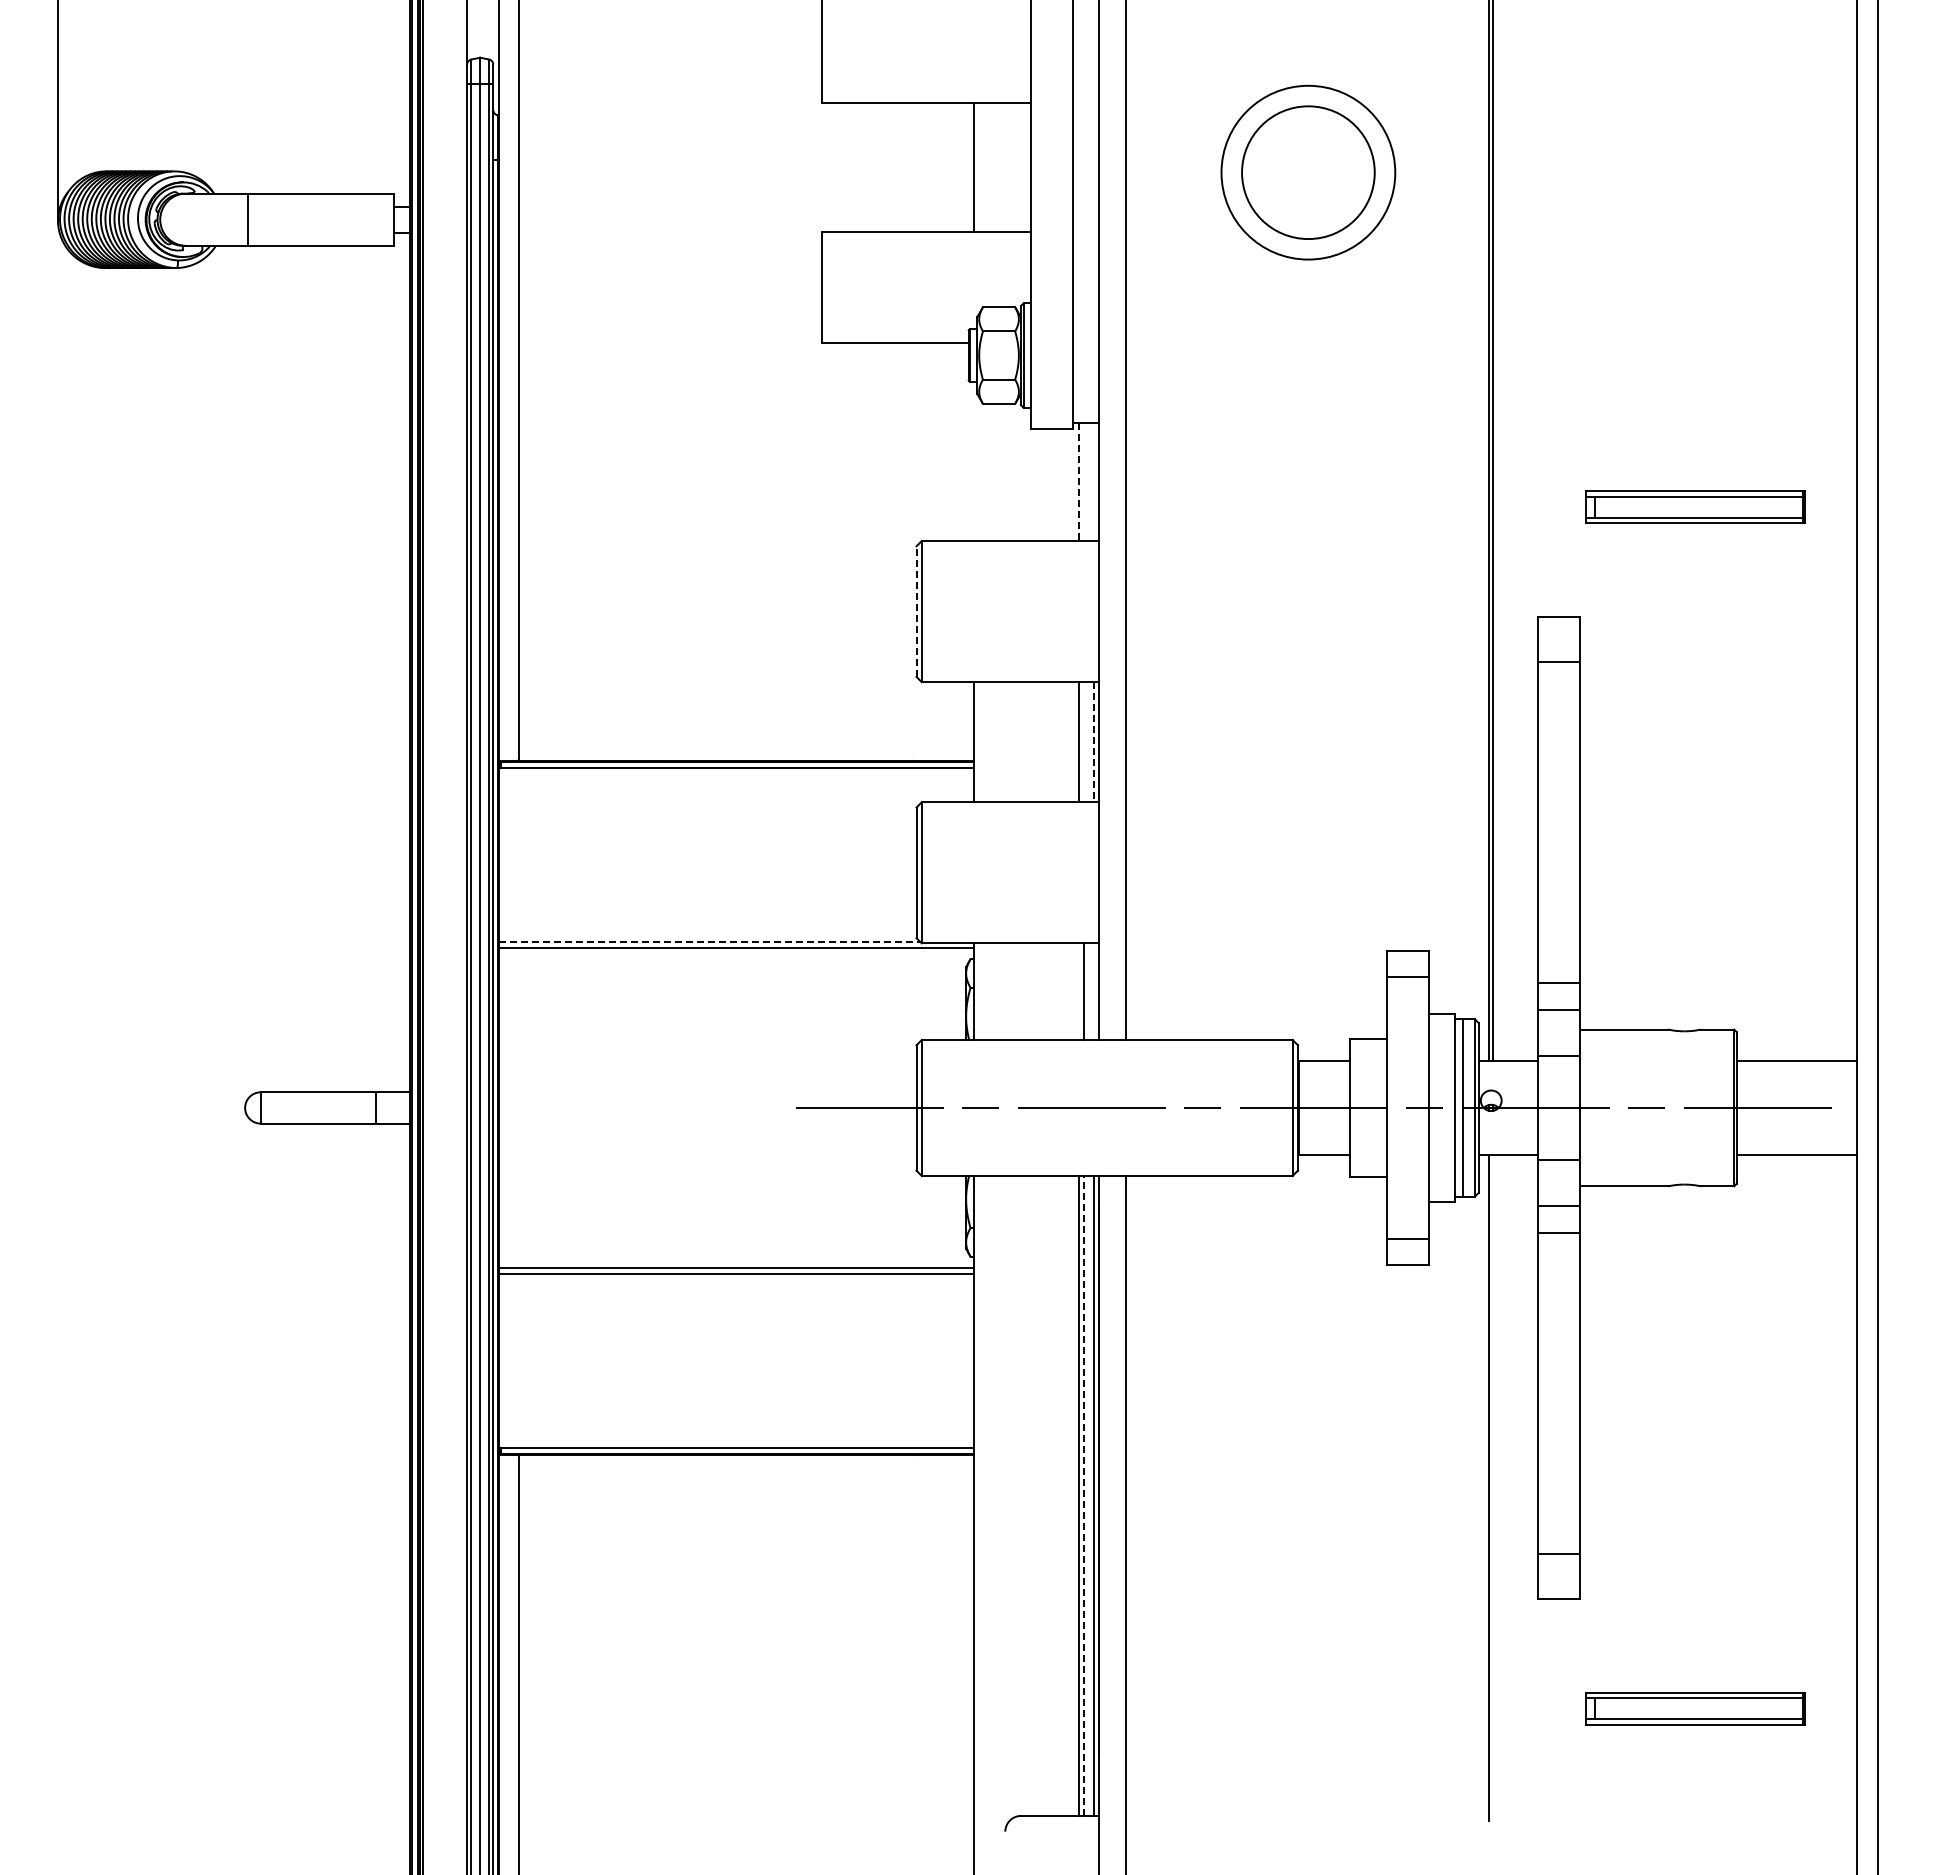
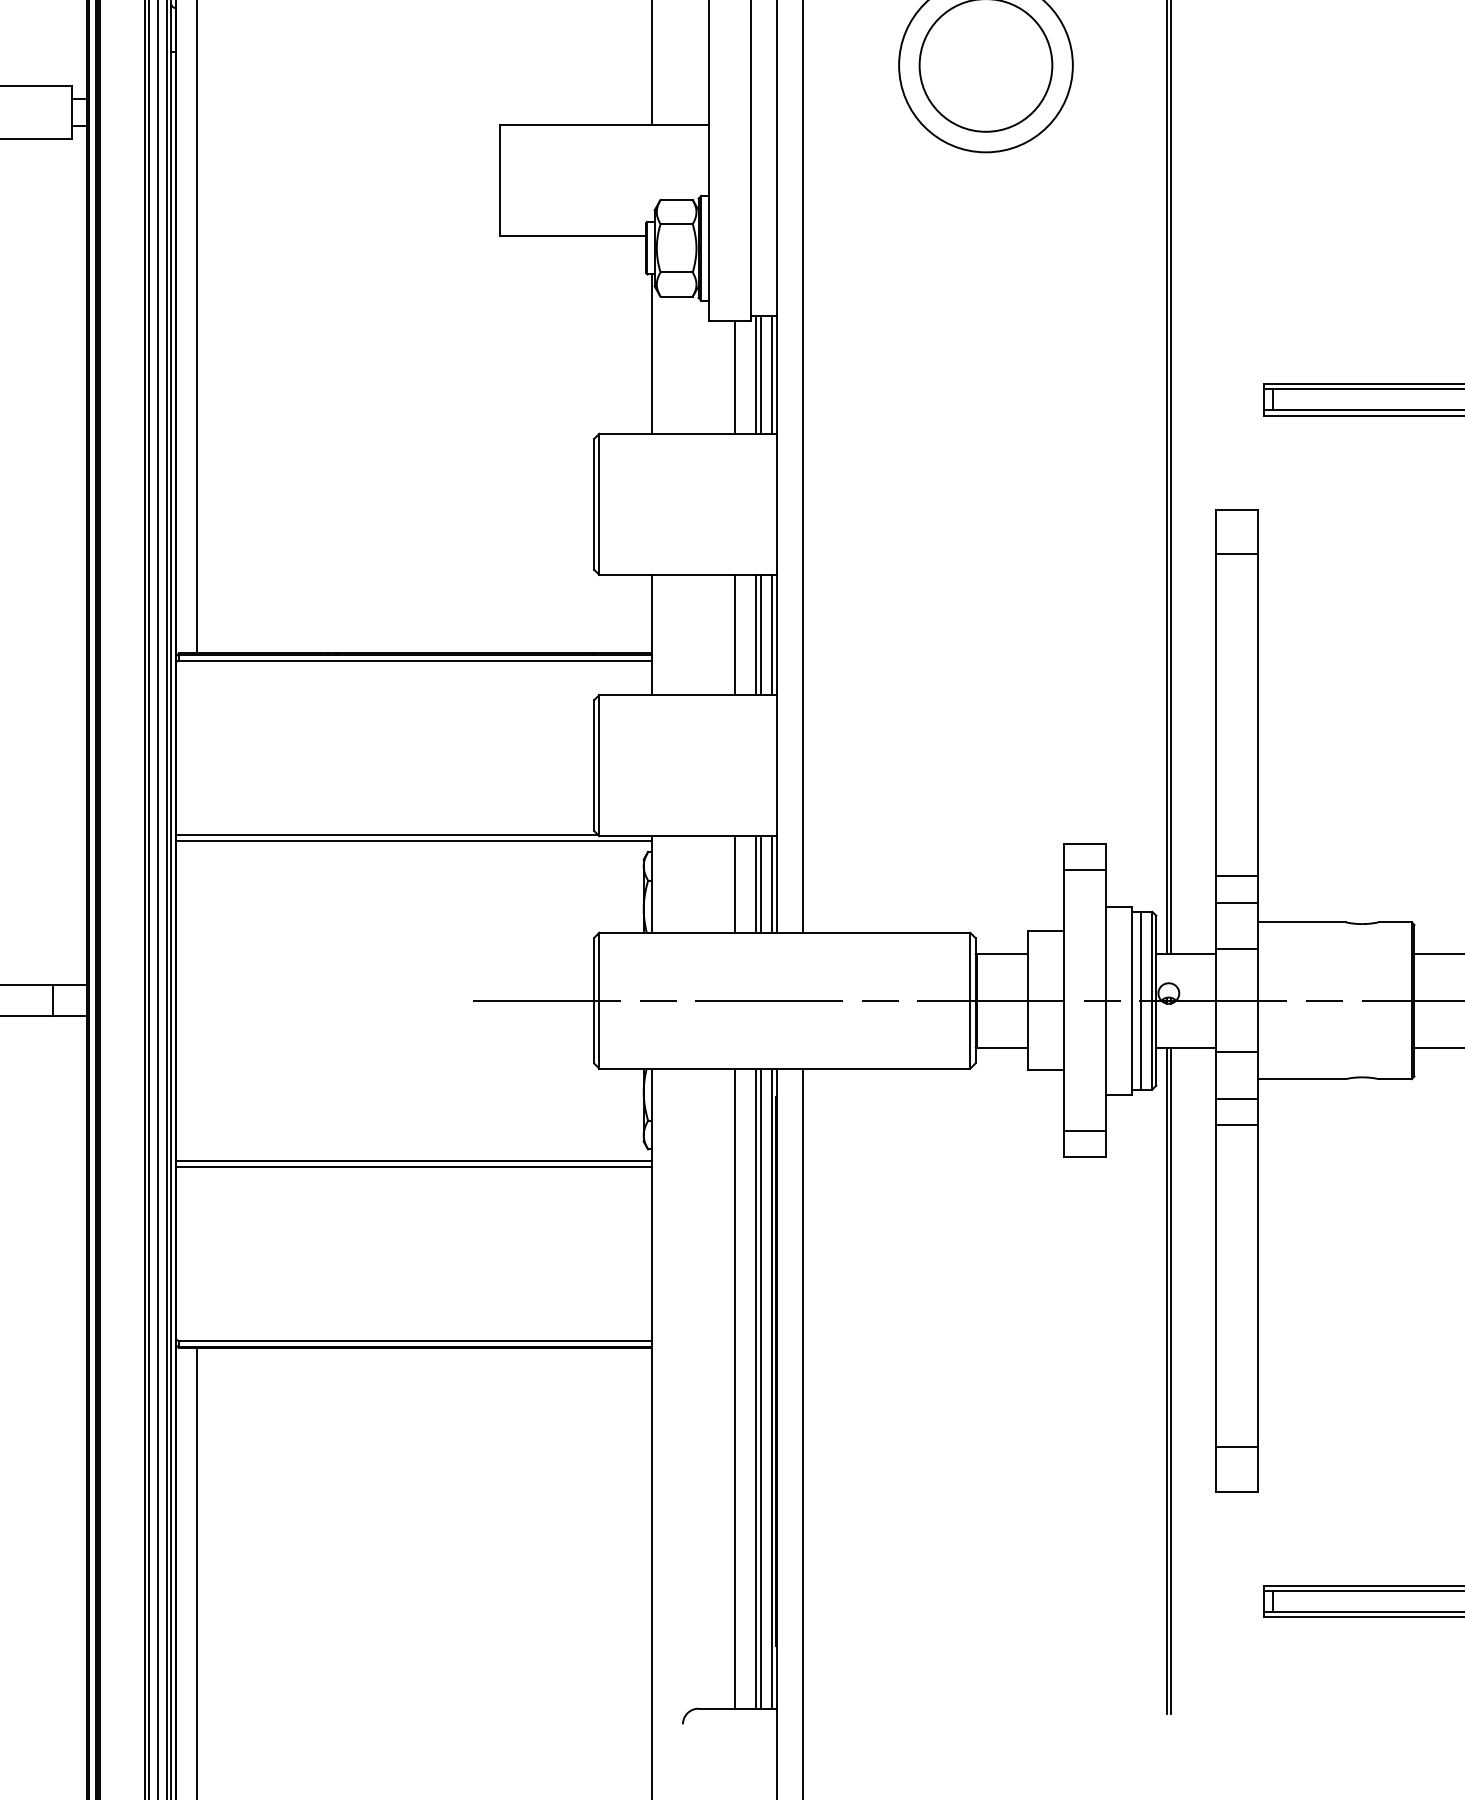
line: (974, 461) -> (652, 354), added
line: (1078, 482) -> (756, 375), dashed -> solid
line: (1083, 482) -> (761, 375), added
line: (1094, 482) -> (772, 375), added
line: (1057, 484) -> (735, 377), added
line: (916, 611) -> (594, 504), dashed -> solid
line: (1057, 742) -> (735, 635), added
line: (1083, 742) -> (761, 635), added
line: (1094, 742) -> (772, 635), dashed -> solid
line: (709, 941) -> (387, 834), dashed -> solid
line: (1057, 991) -> (735, 884), added
line: (1078, 991) -> (756, 884), added
line: (1094, 991) -> (772, 884), added
line: (1493, 1487) -> (1171, 1380), added
line: (1057, 1495) -> (735, 1388), added
line: (1083, 1495) -> (761, 1388), dashed -> solid

